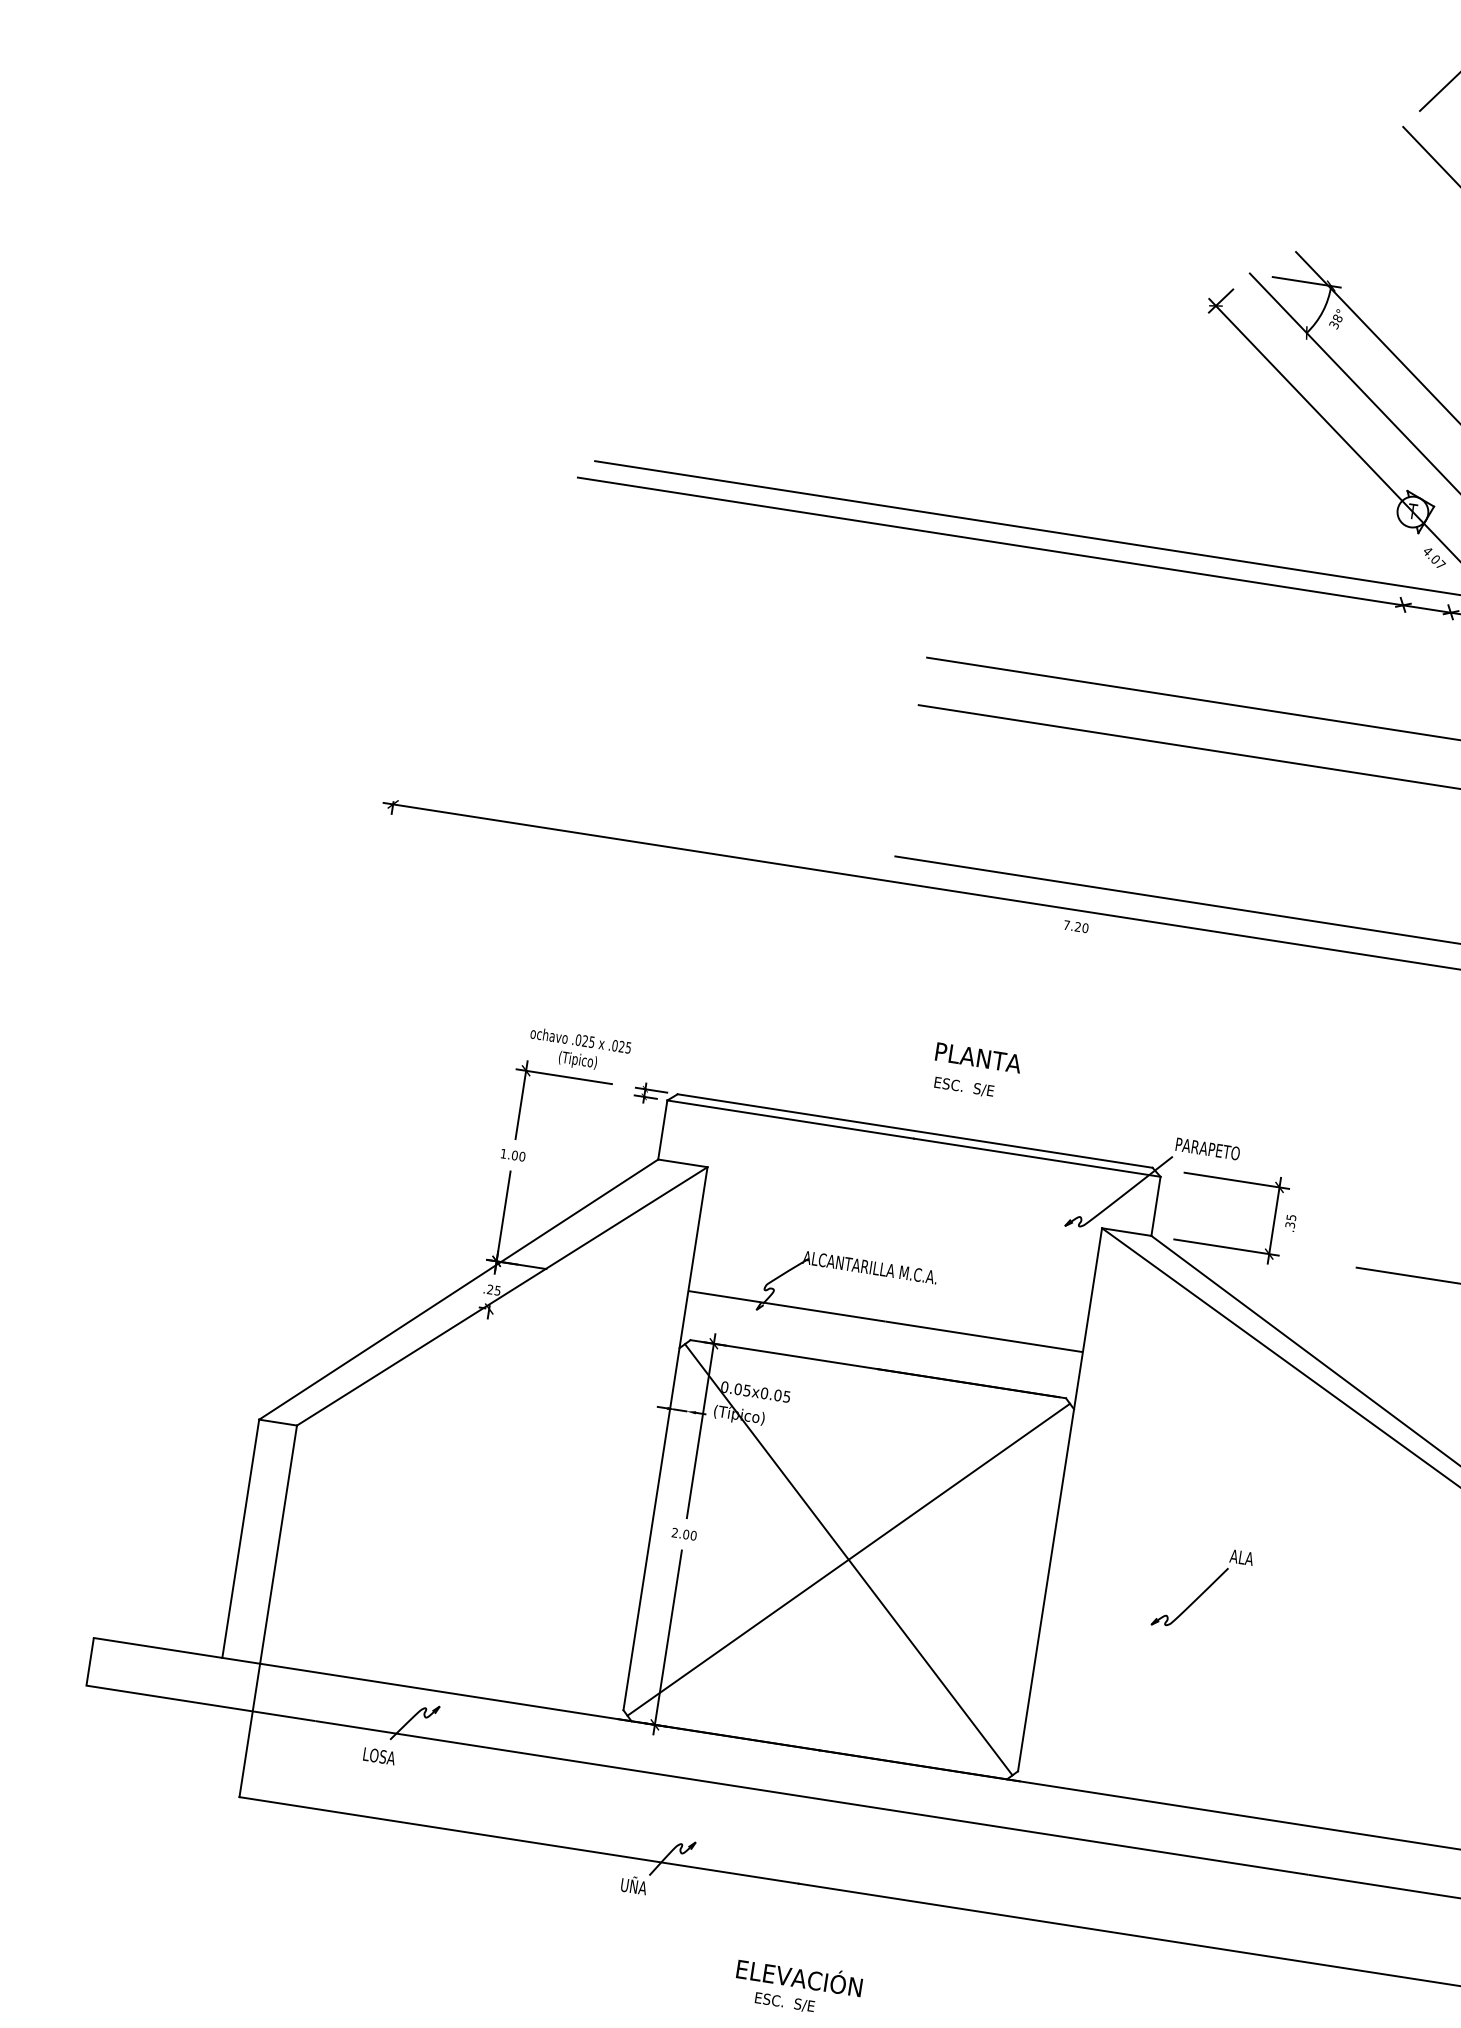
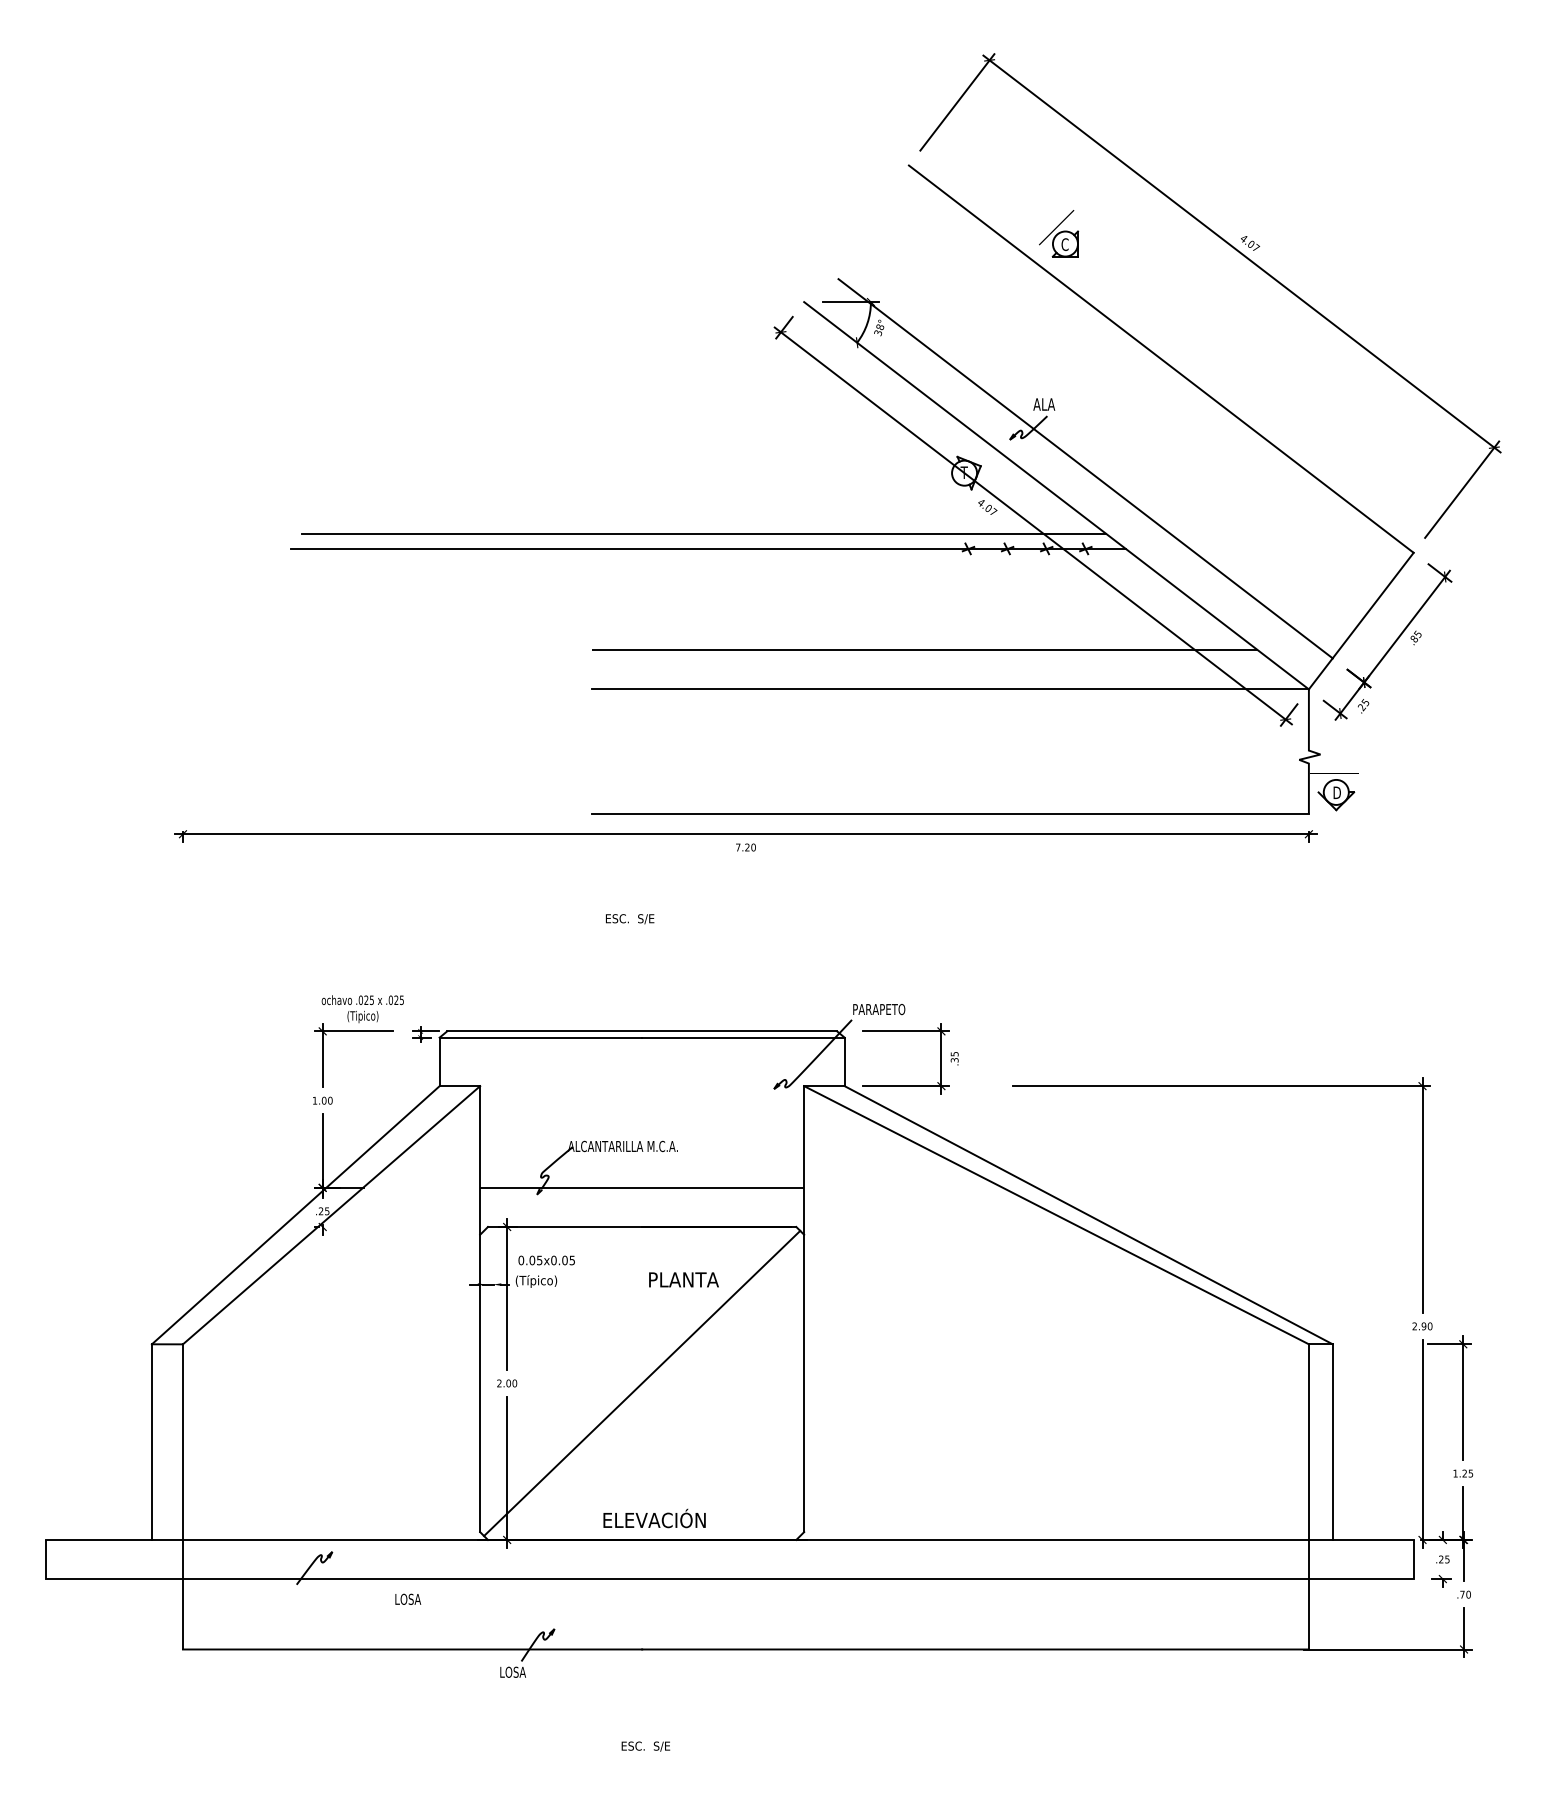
text: (978, 1057) -> (683, 1279), moved
text: (964, 1087) -> (630, 919), moved
line: (849, 1559) -> (642, 1383), removed
part: (1202, 1588) -> (929, 1362), removed
text: (380, 1755) -> (408, 1598), moved
text: (636, 1884) -> (512, 1670), UÑA -> LOSA
text: (799, 1976) -> (654, 1518), moved

